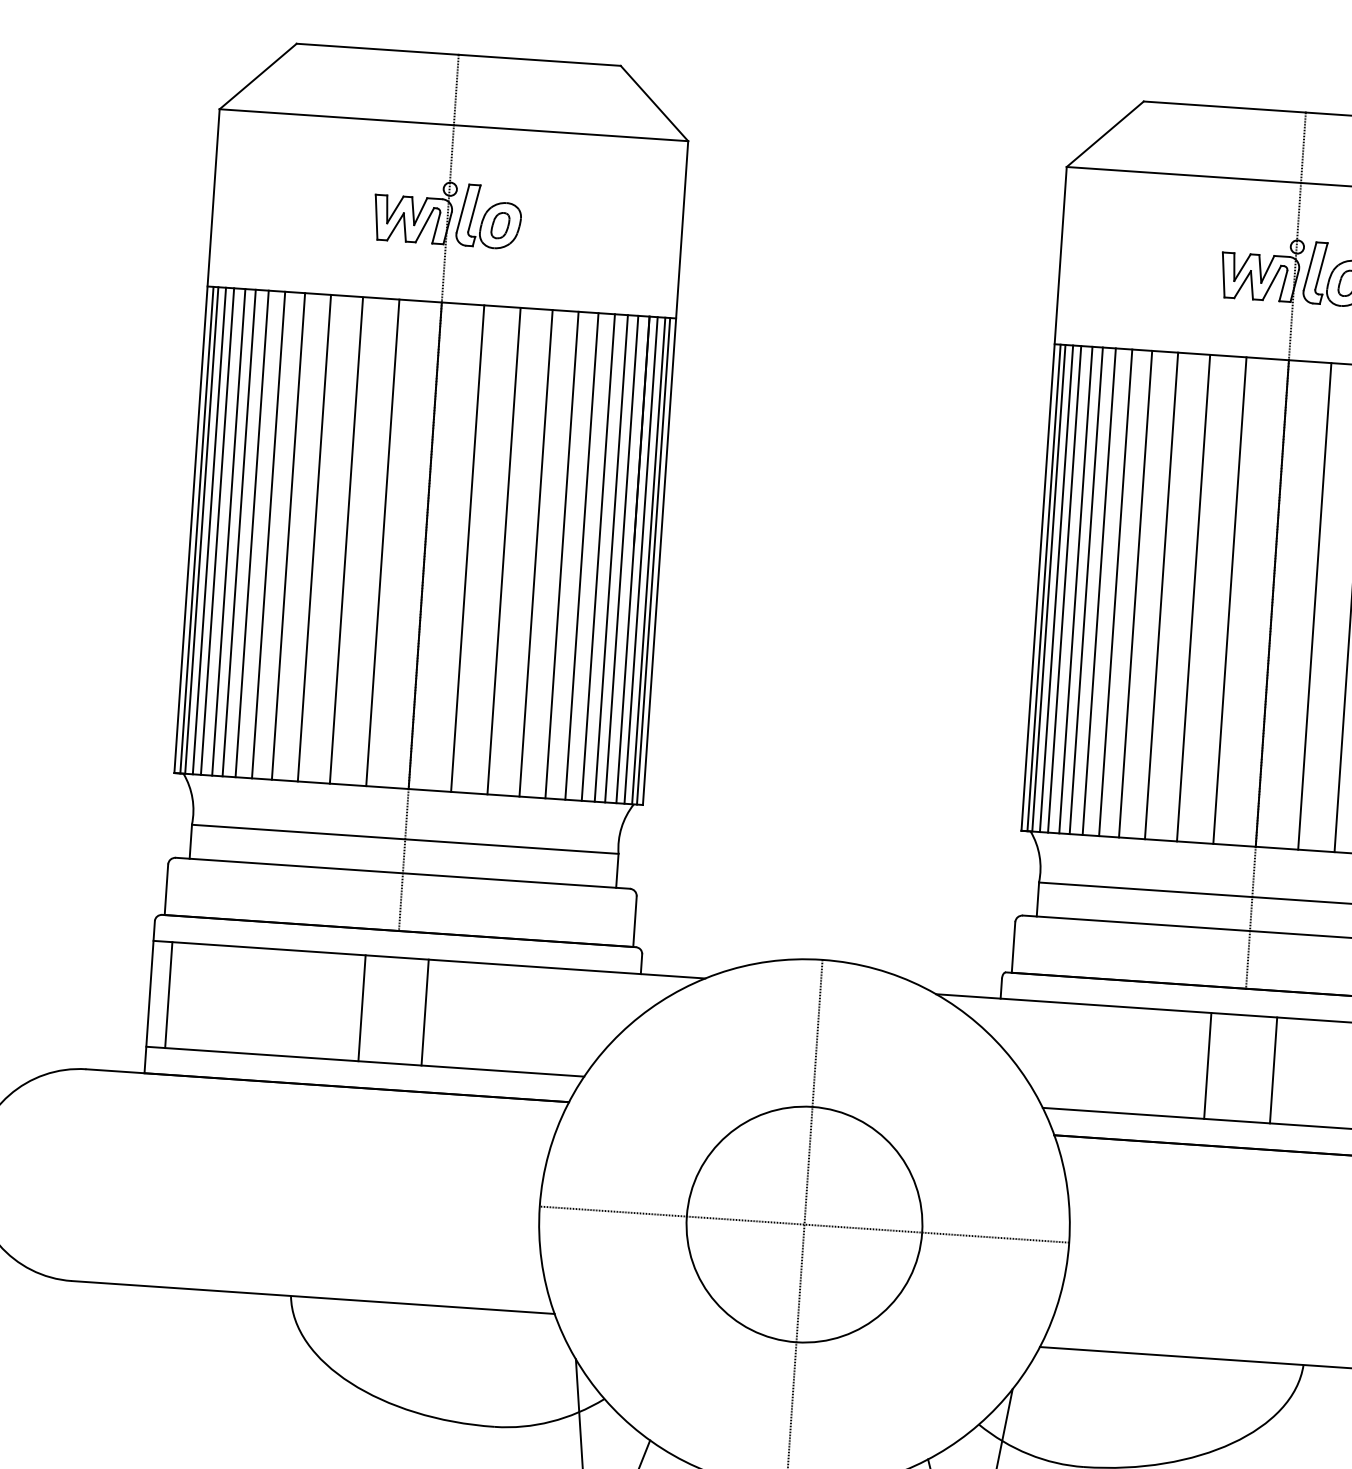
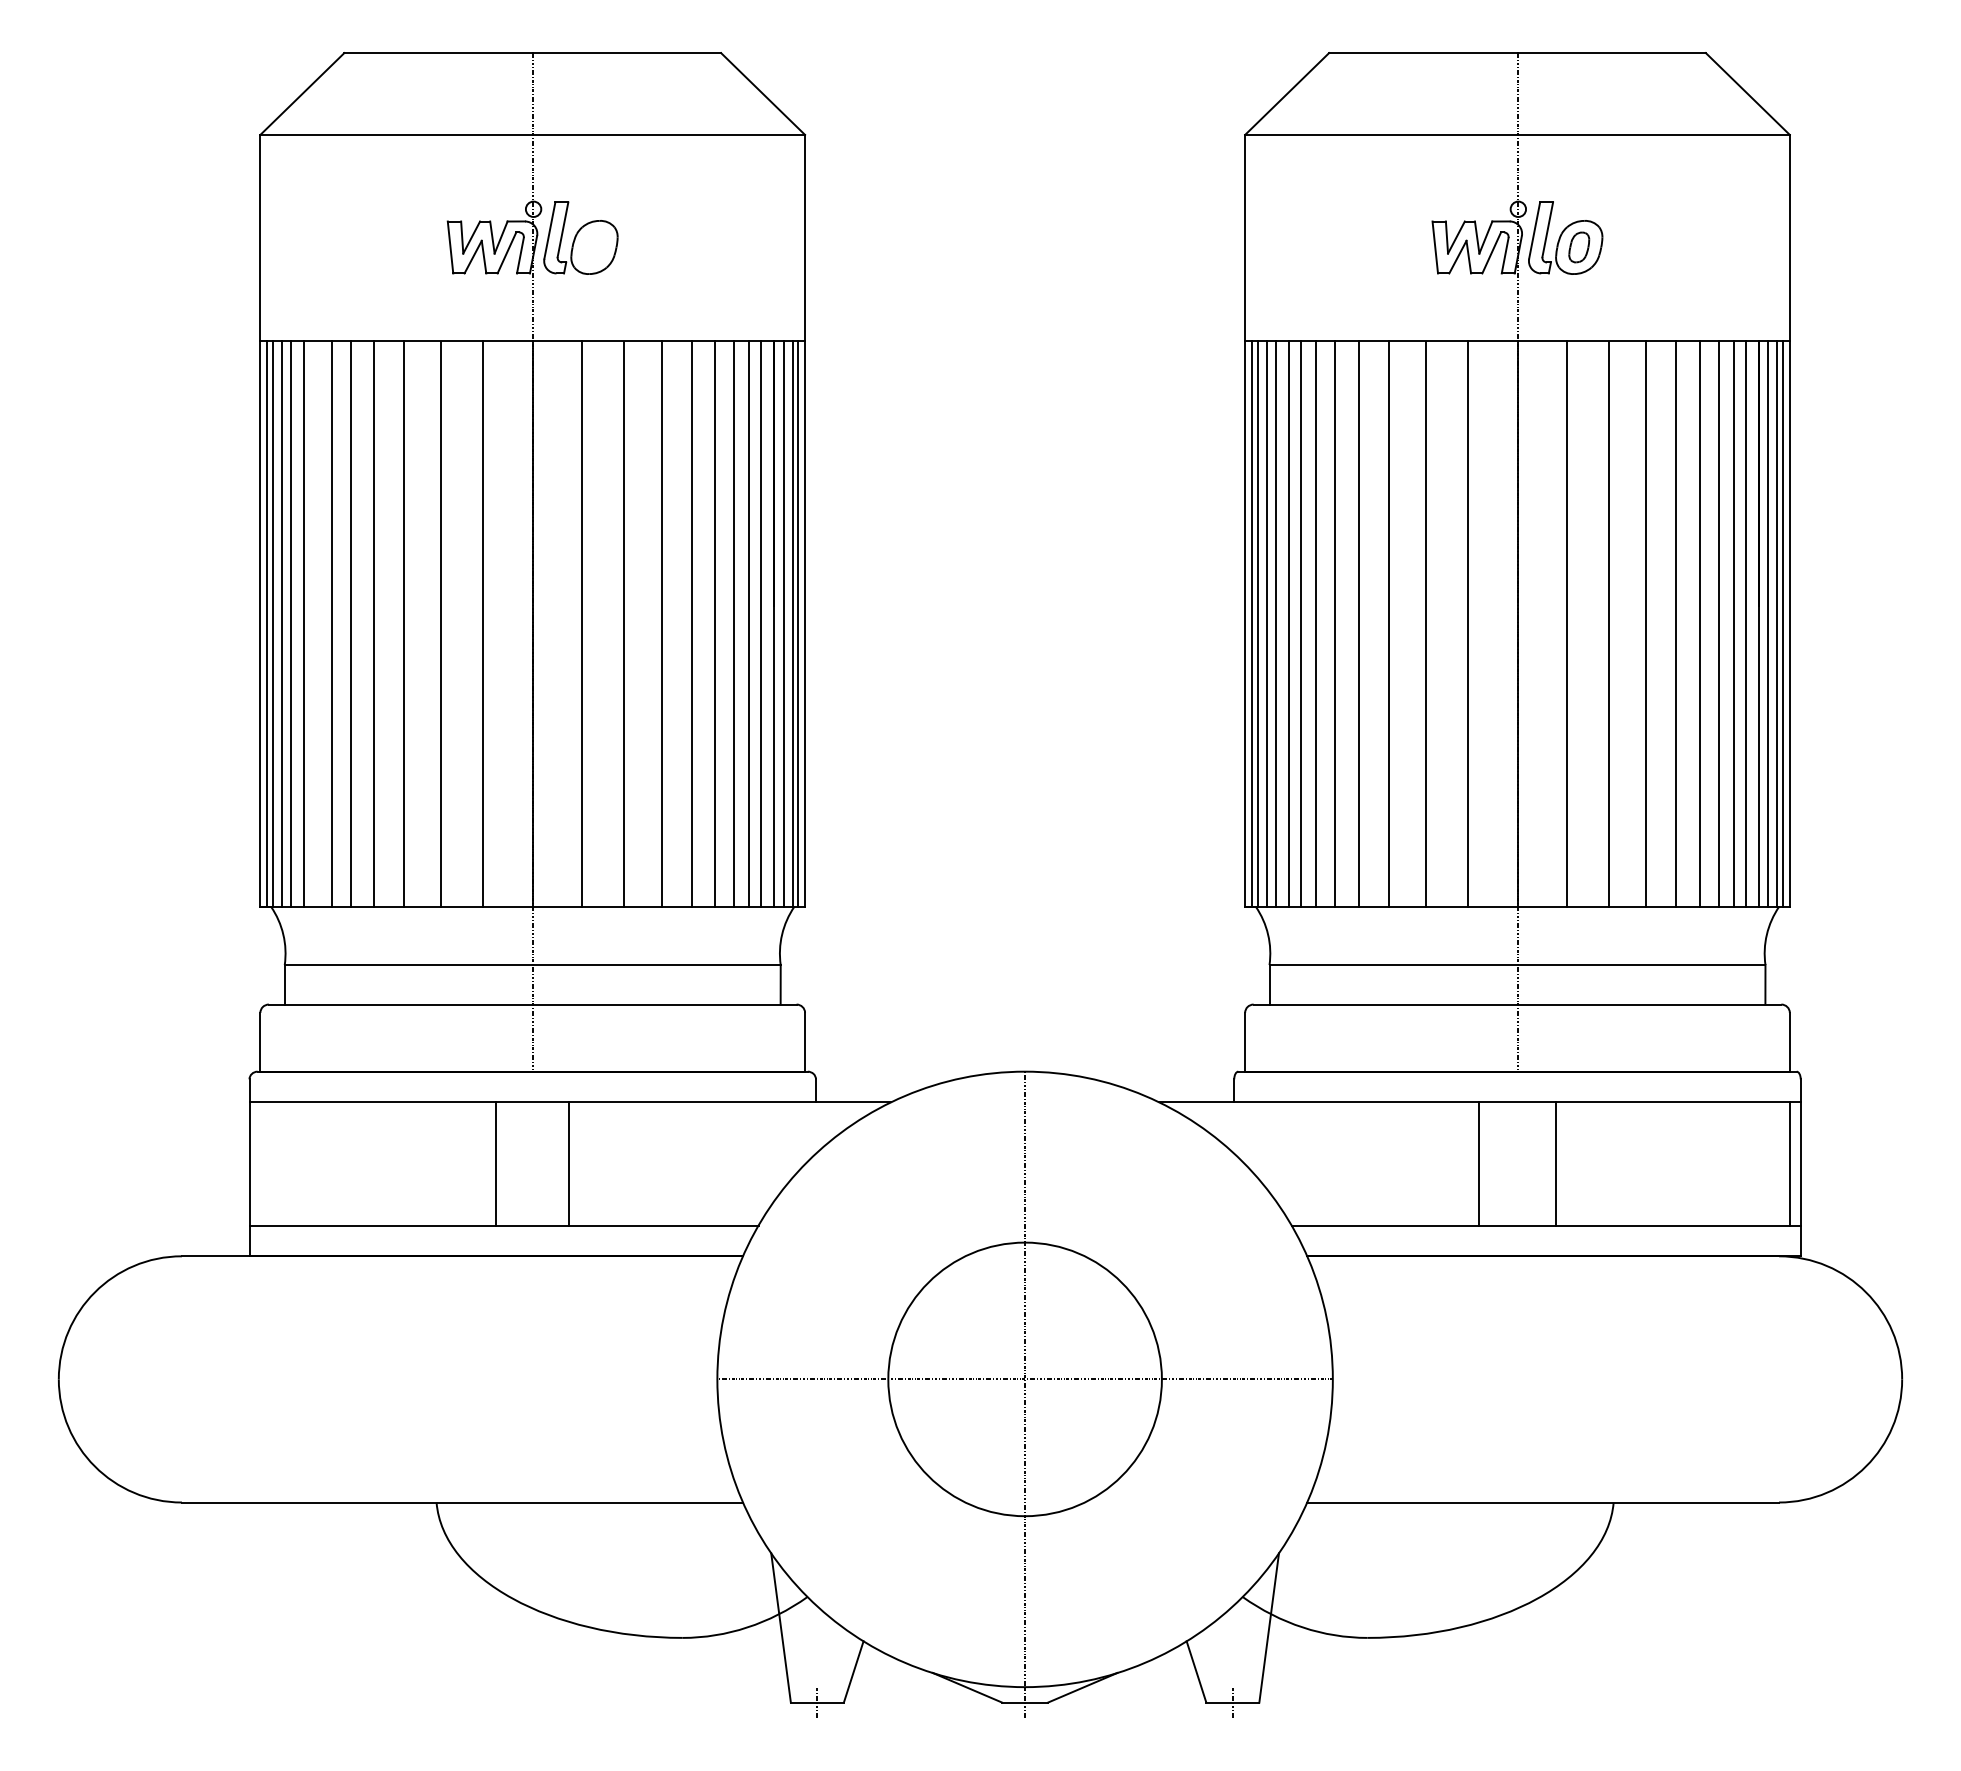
part: (500, 225) -> (594, 247), removed
line: (239, 532) -> (316, 623), removed
line: (168, 994) -> (271, 1163), removed

